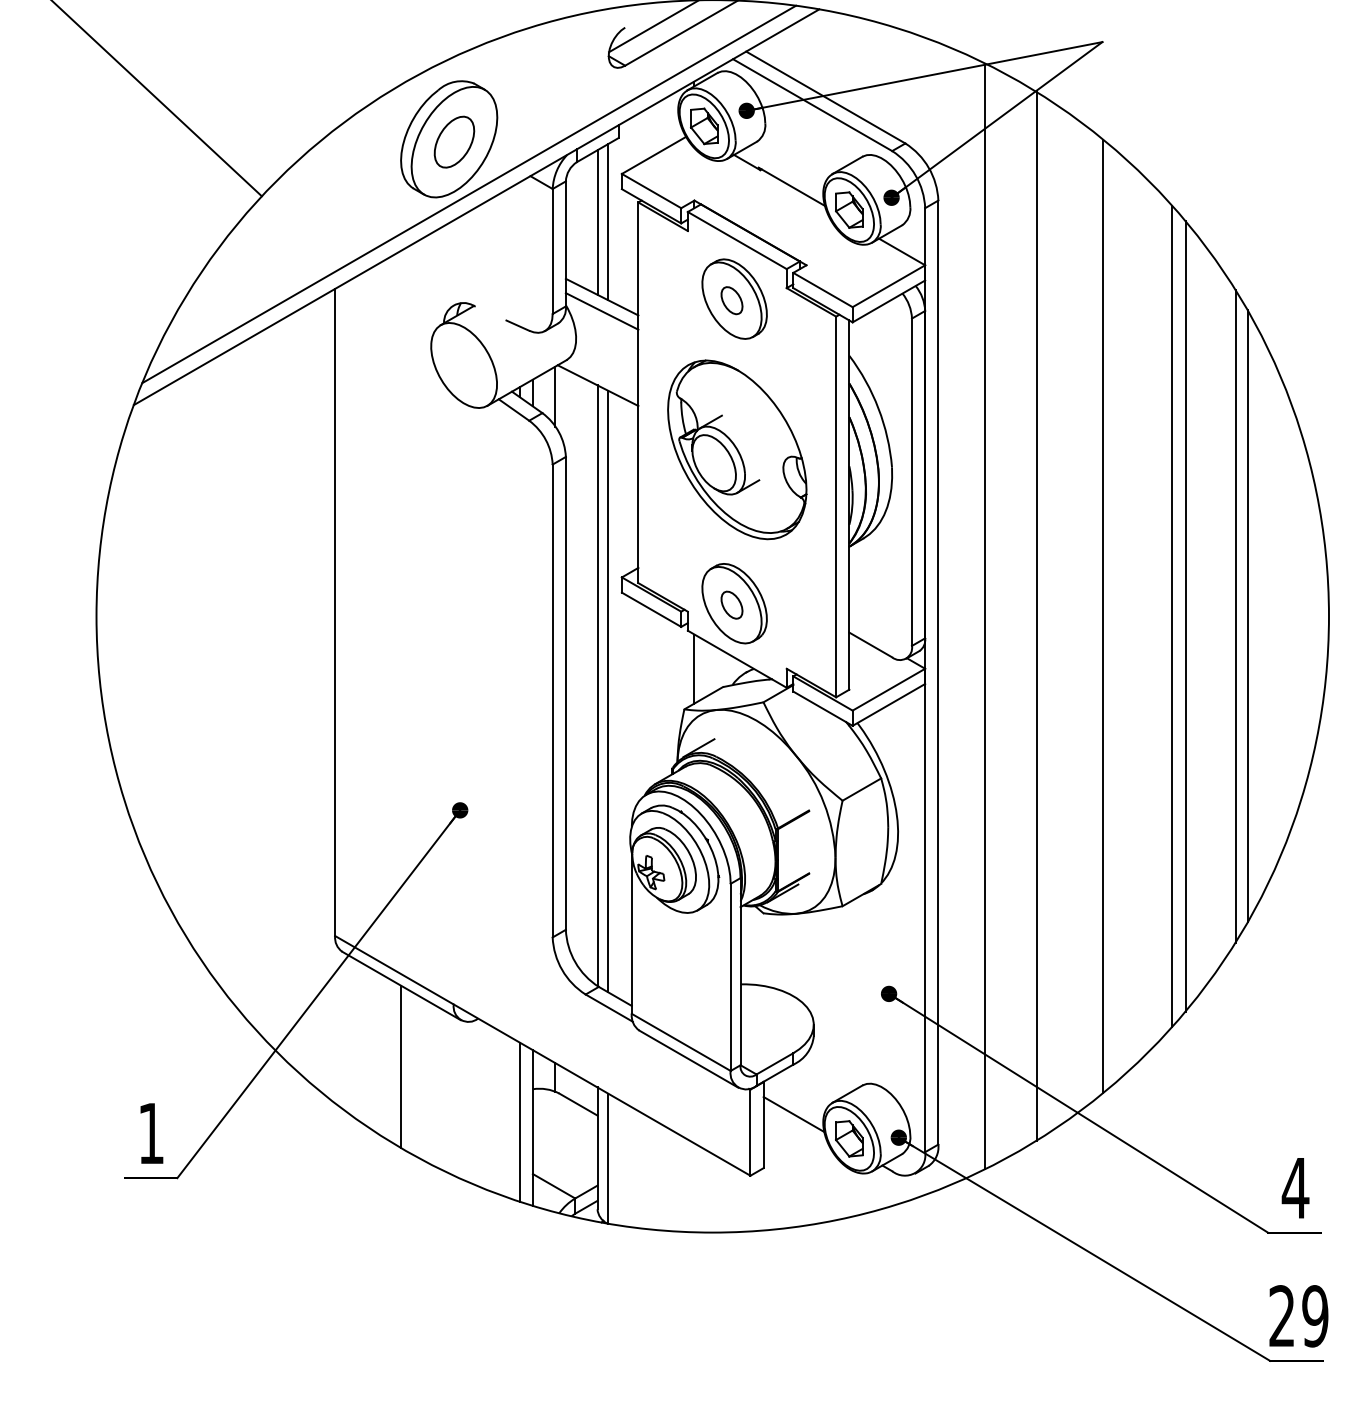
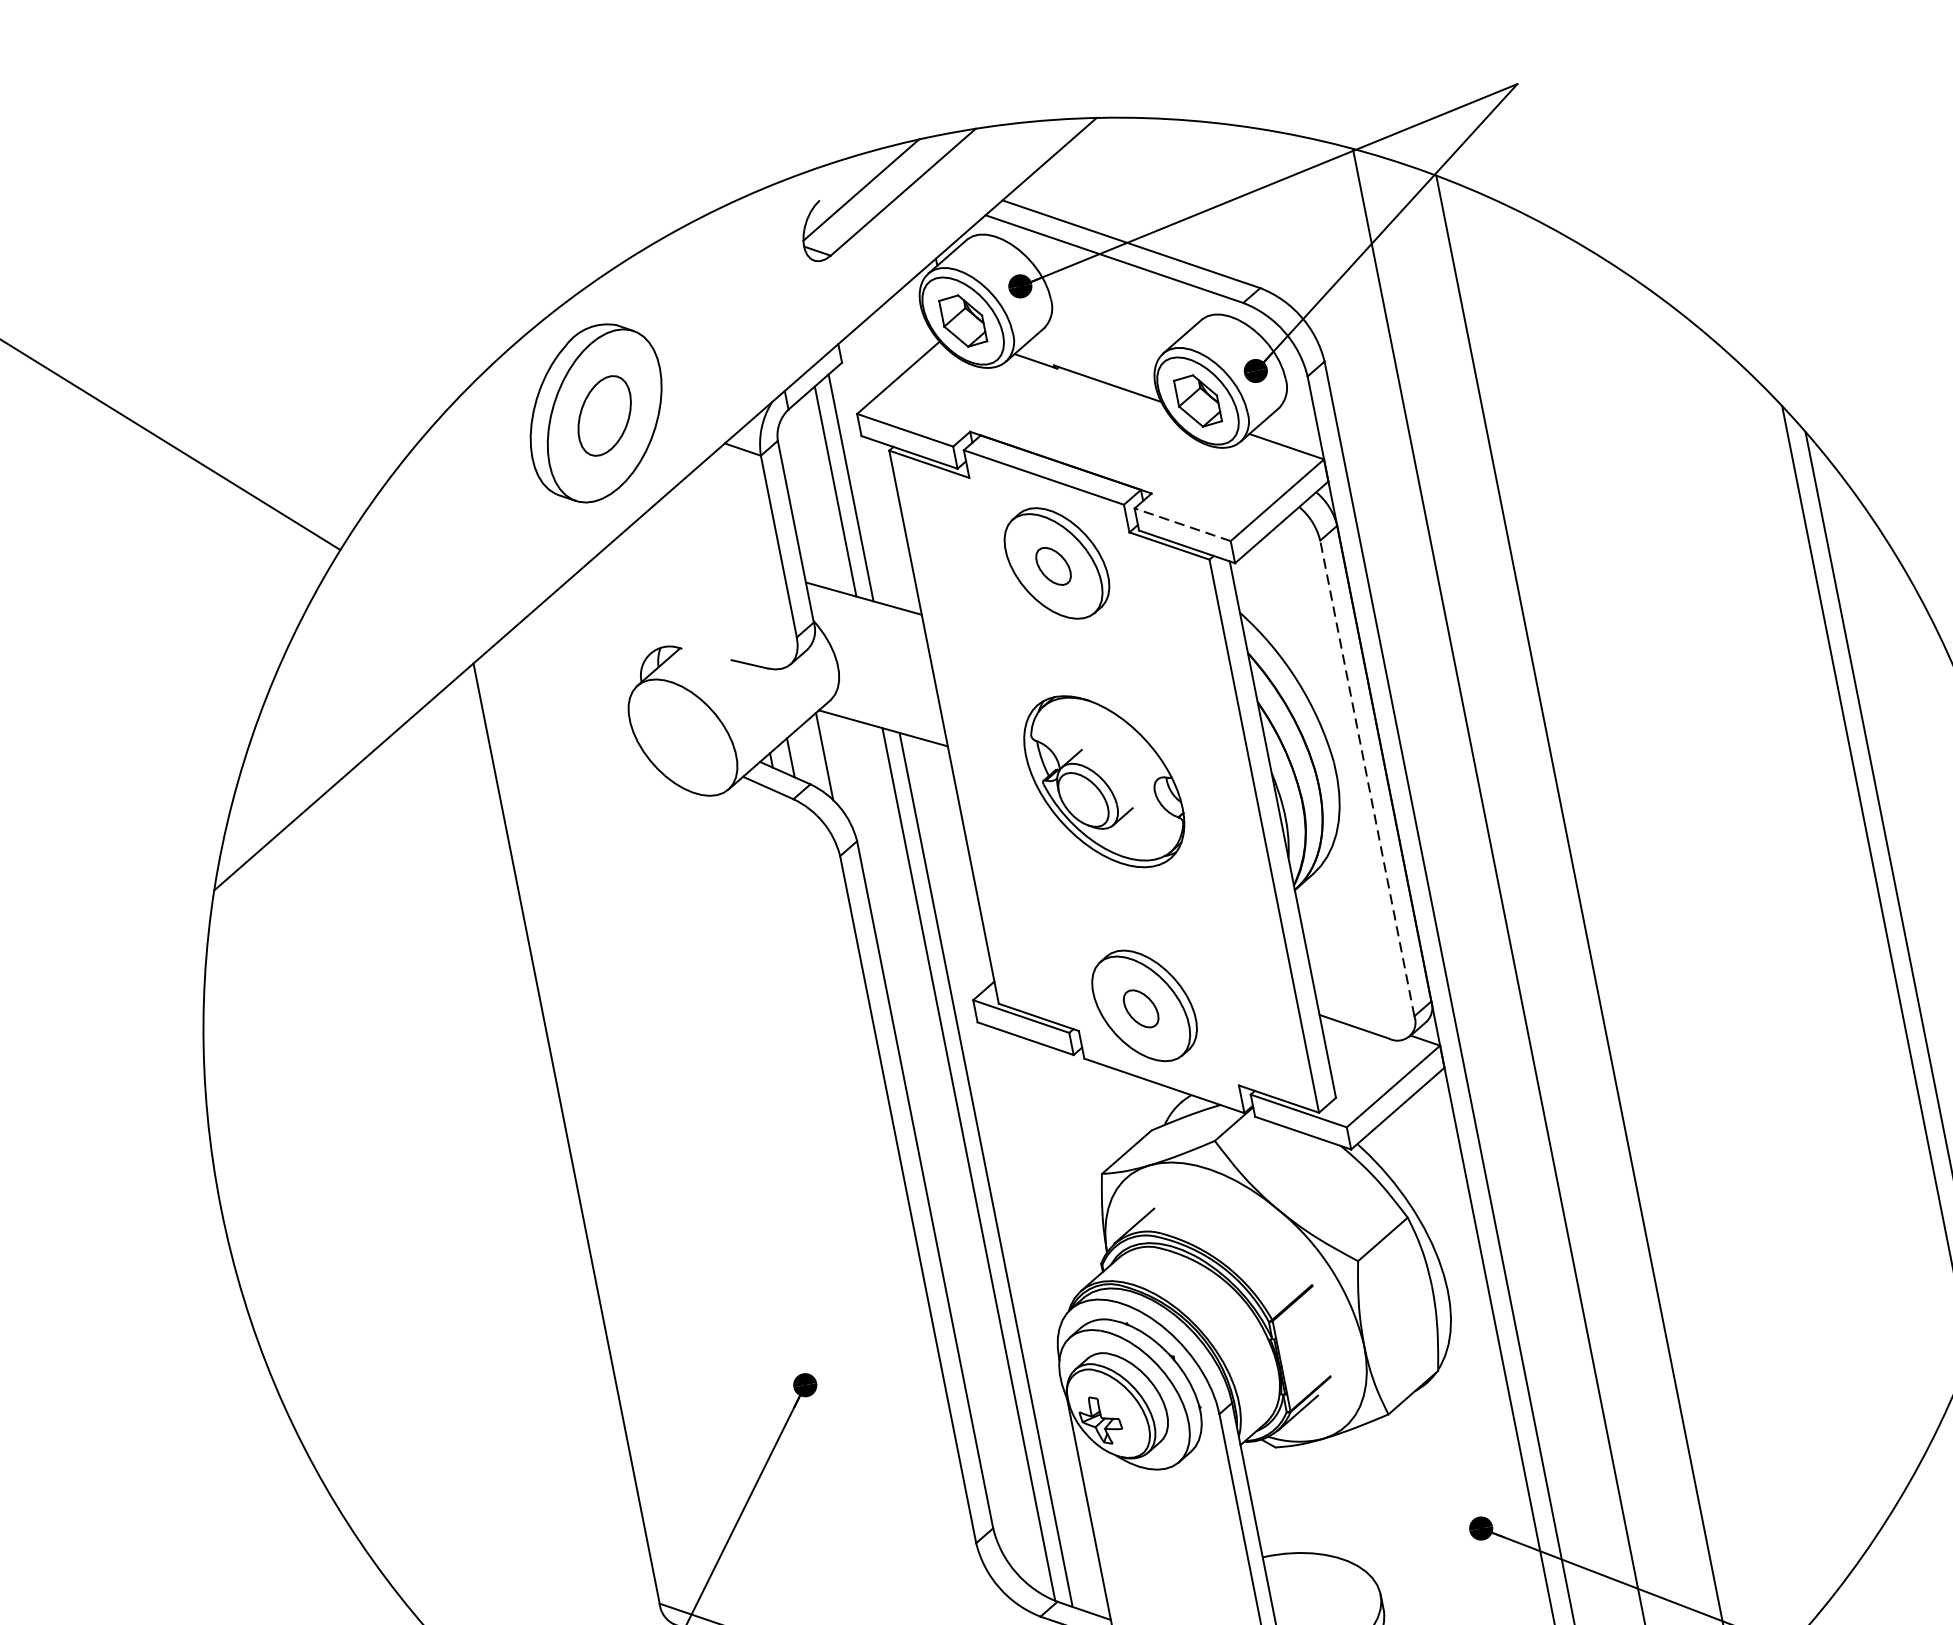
line: (469, 194) -> (641, 487), removed
line: (822, 289) -> (1181, 524), solid -> dashed
line: (601, 311) -> (867, 619), removed
part: (737, 449) -> (1104, 781), size x0.7
line: (912, 482) -> (1368, 778), solid -> dashed
line: (1172, 615) -> (1784, 897), removed
line: (1103, 616) -> (1684, 918), removed
line: (1185, 616) -> (1803, 894), removed
line: (694, 668) -> (1104, 1111), removed

